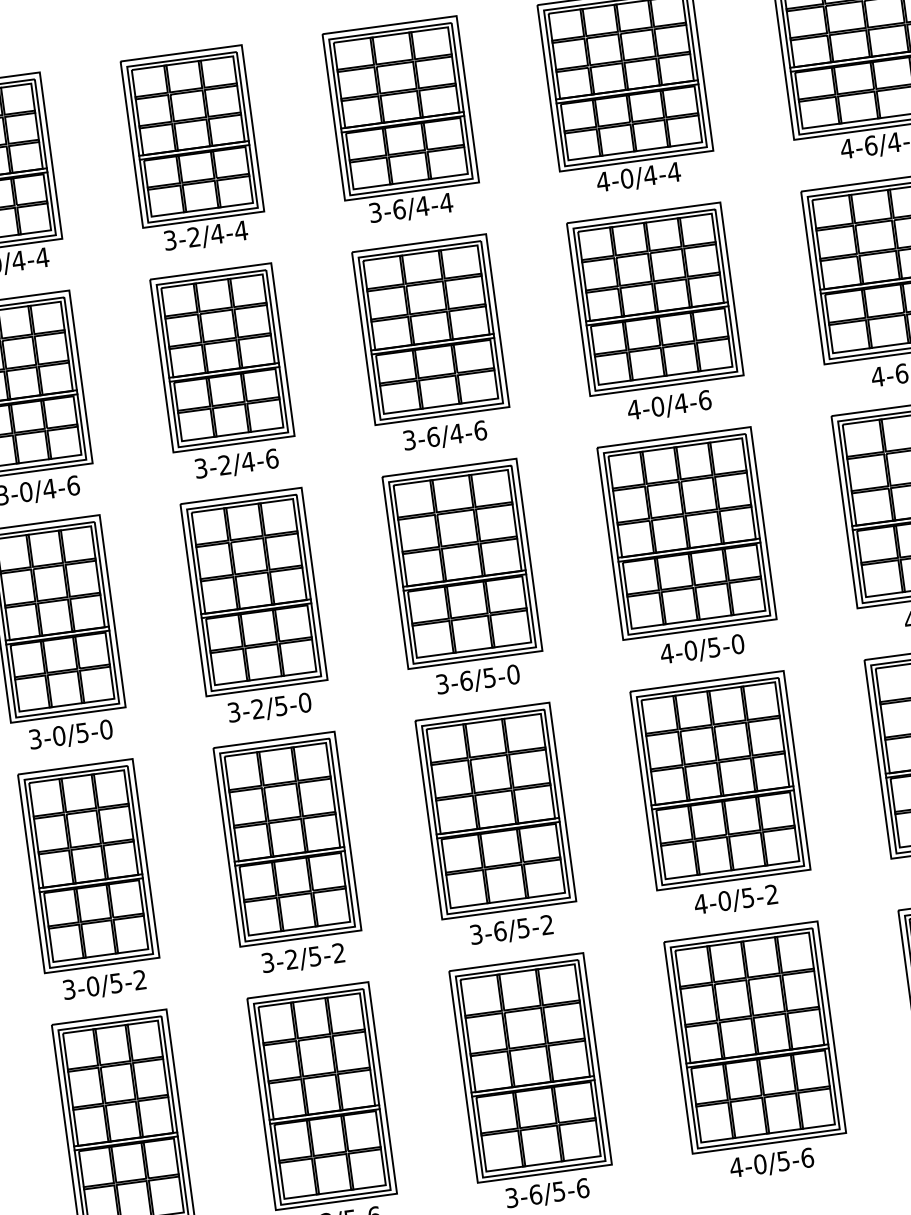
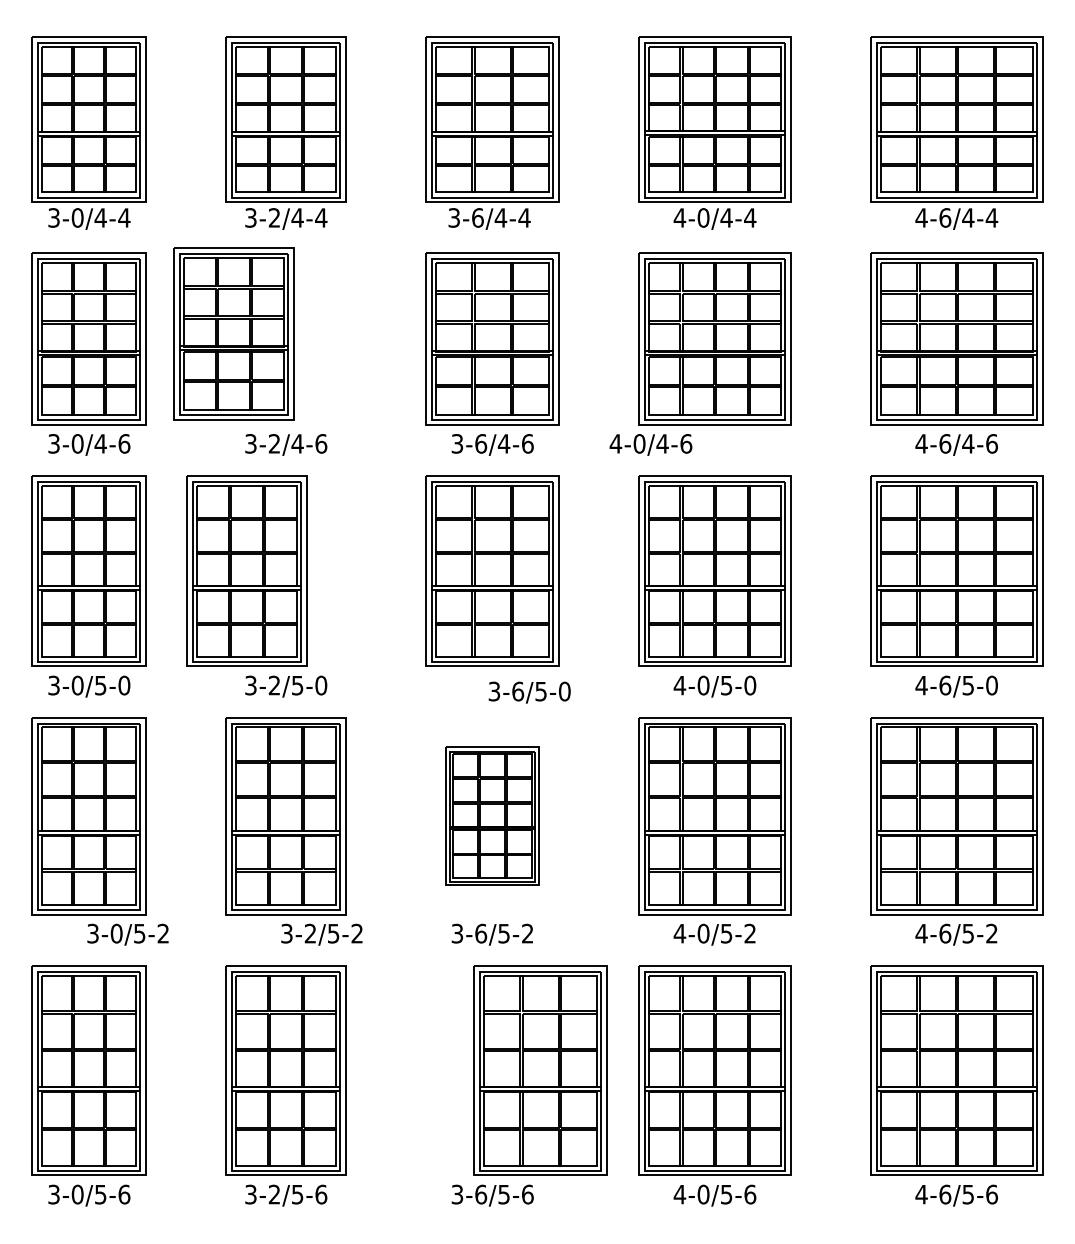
part: (221, 357) -> (233, 333), moved
text: (669, 405) -> (650, 444), moved
part: (253, 591) -> (246, 570), moved
text: (477, 680) -> (529, 692), moved
part: (495, 811) -> (492, 816), size x0.7
text: (302, 958) -> (321, 934), moved
text: (104, 985) -> (127, 934), moved
part: (530, 1067) -> (540, 1070), moved

